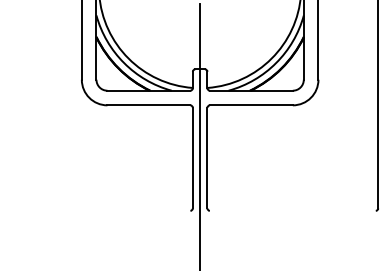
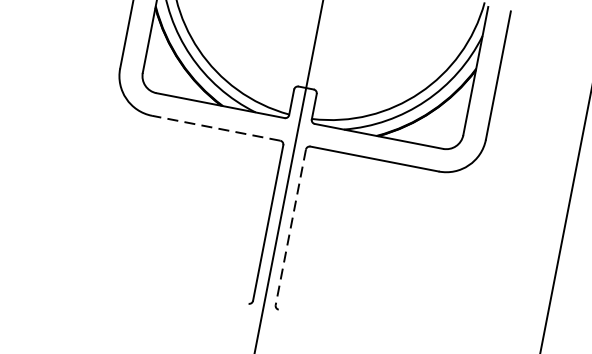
line: (148, 105) -> (215, 128), solid -> dashed
line: (207, 158) -> (290, 228), solid -> dashed

